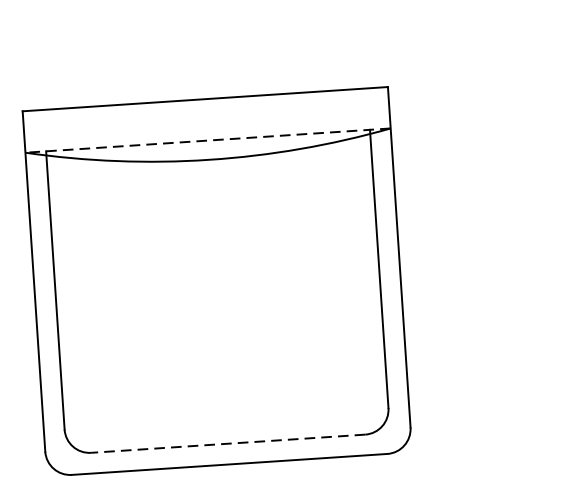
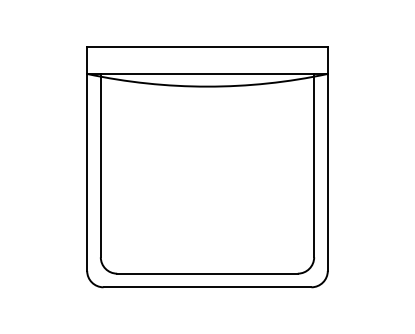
line: (206, 139) -> (206, 73), dashed -> solid
line: (226, 443) -> (206, 273), dashed -> solid

